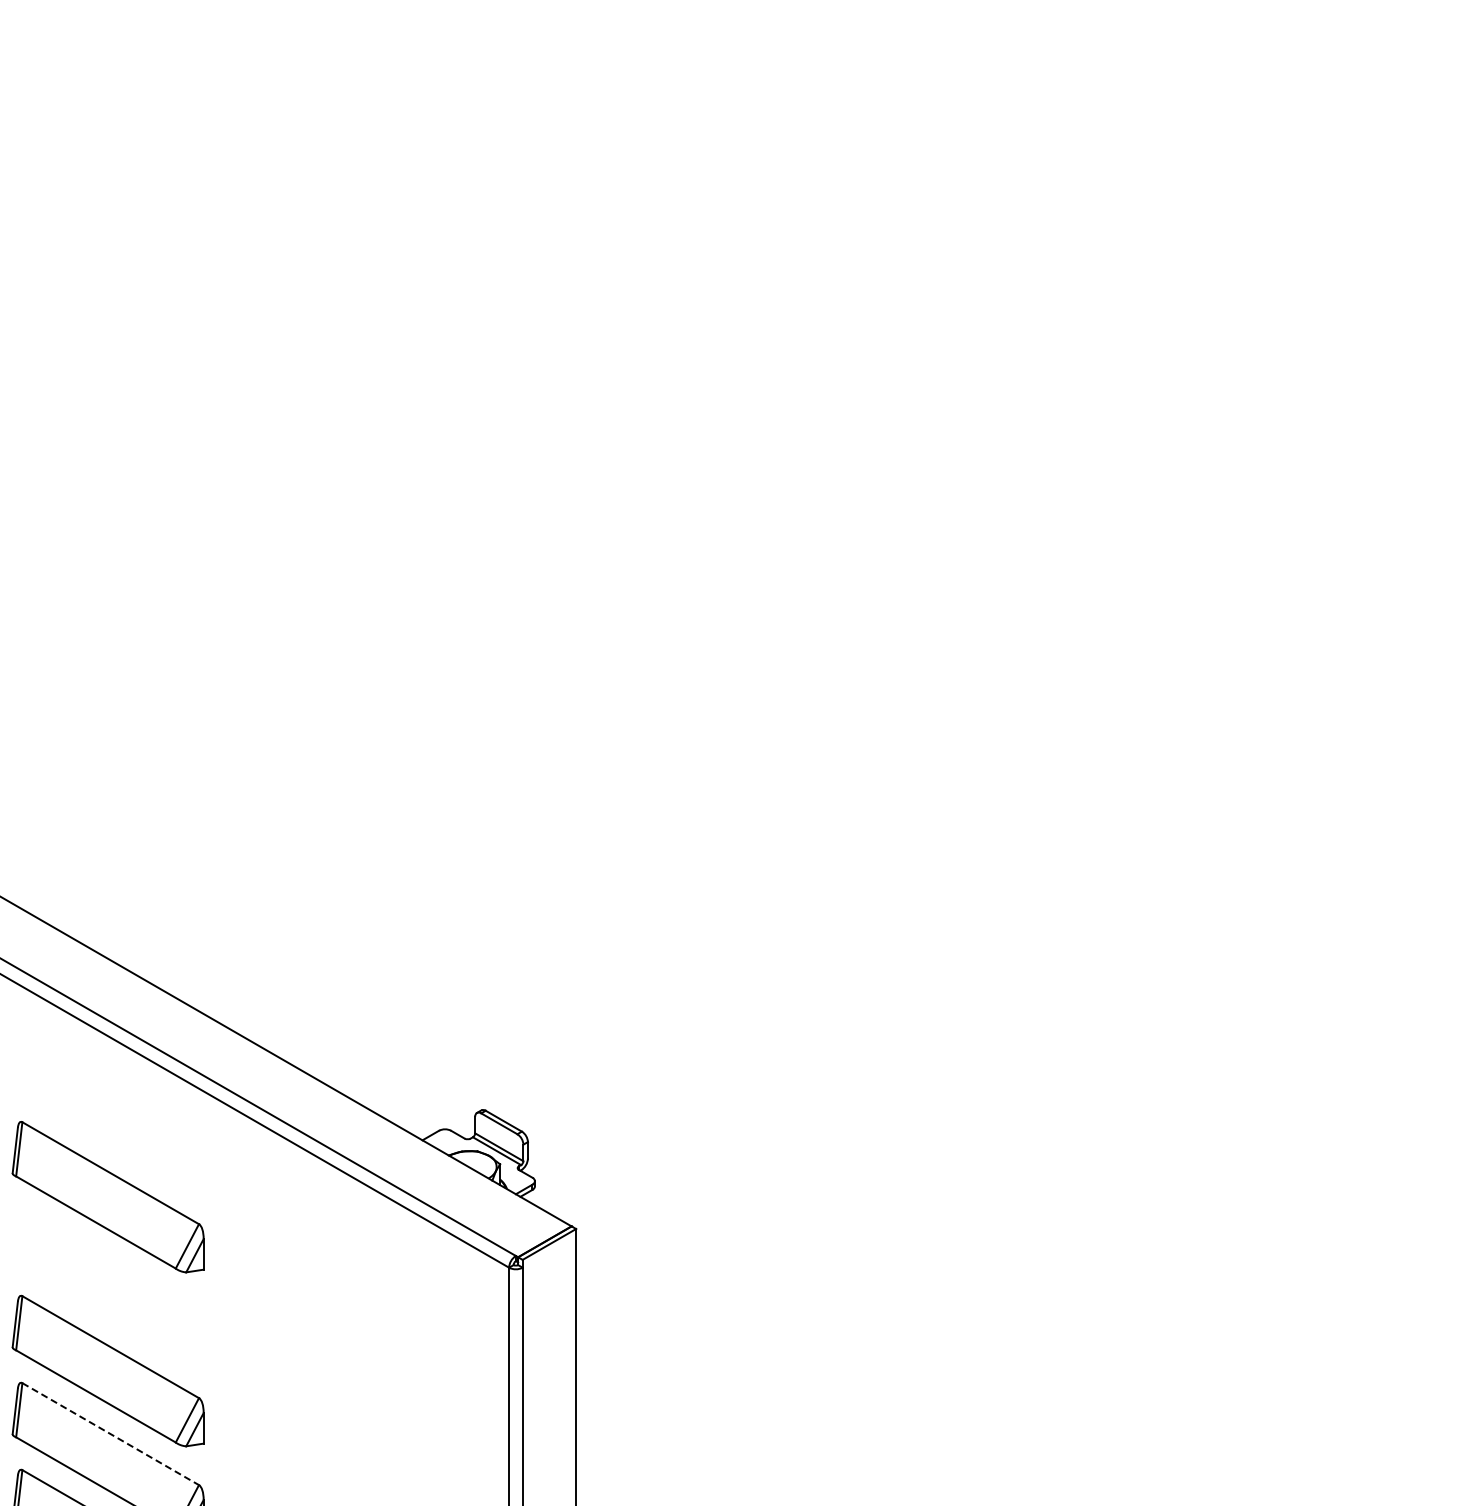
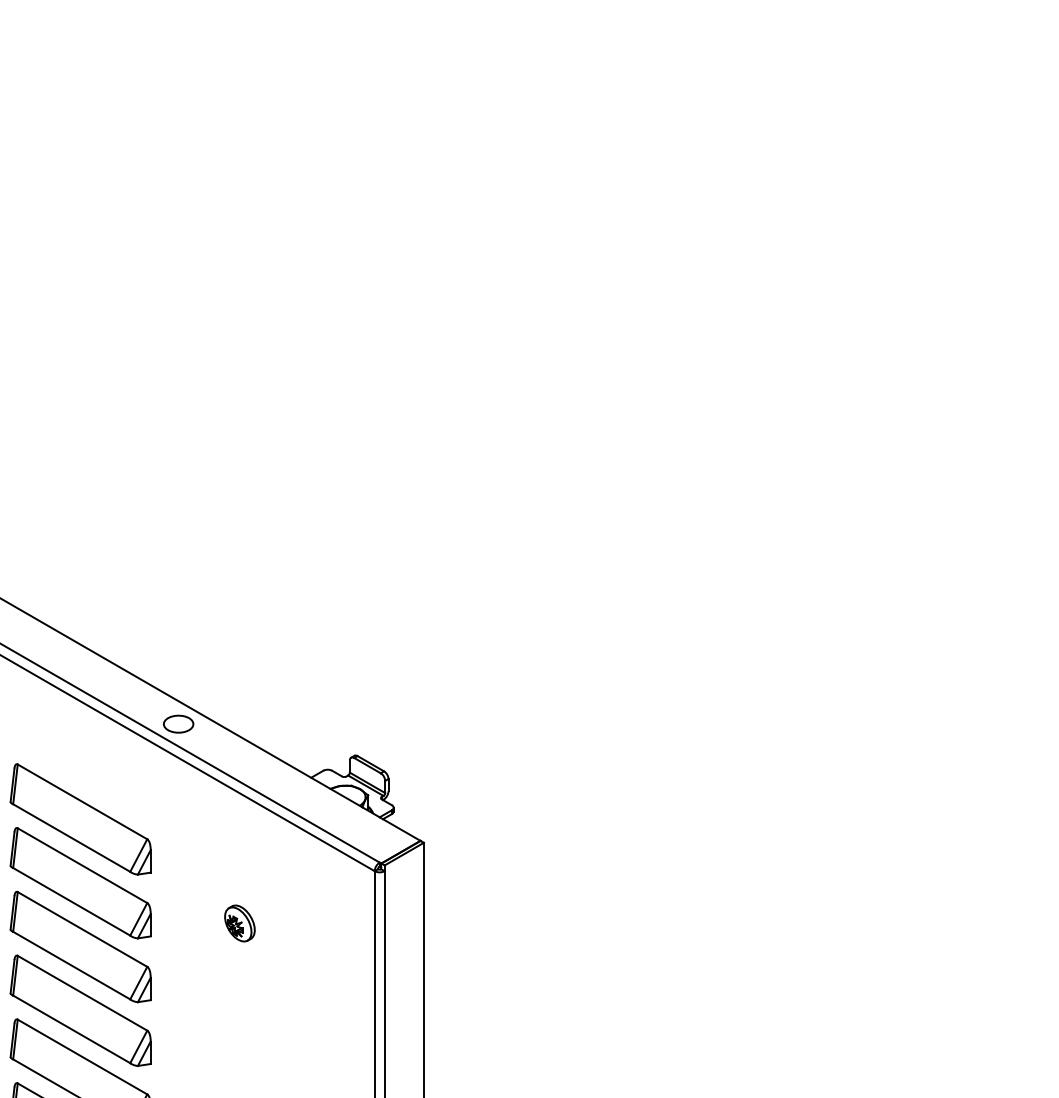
part: (241, 1066) -> (178, 723), added
part: (107, 1283) -> (80, 882), added
part: (325, 1338) -> (240, 923), added
line: (110, 1434) -> (82, 993), dashed -> solid

